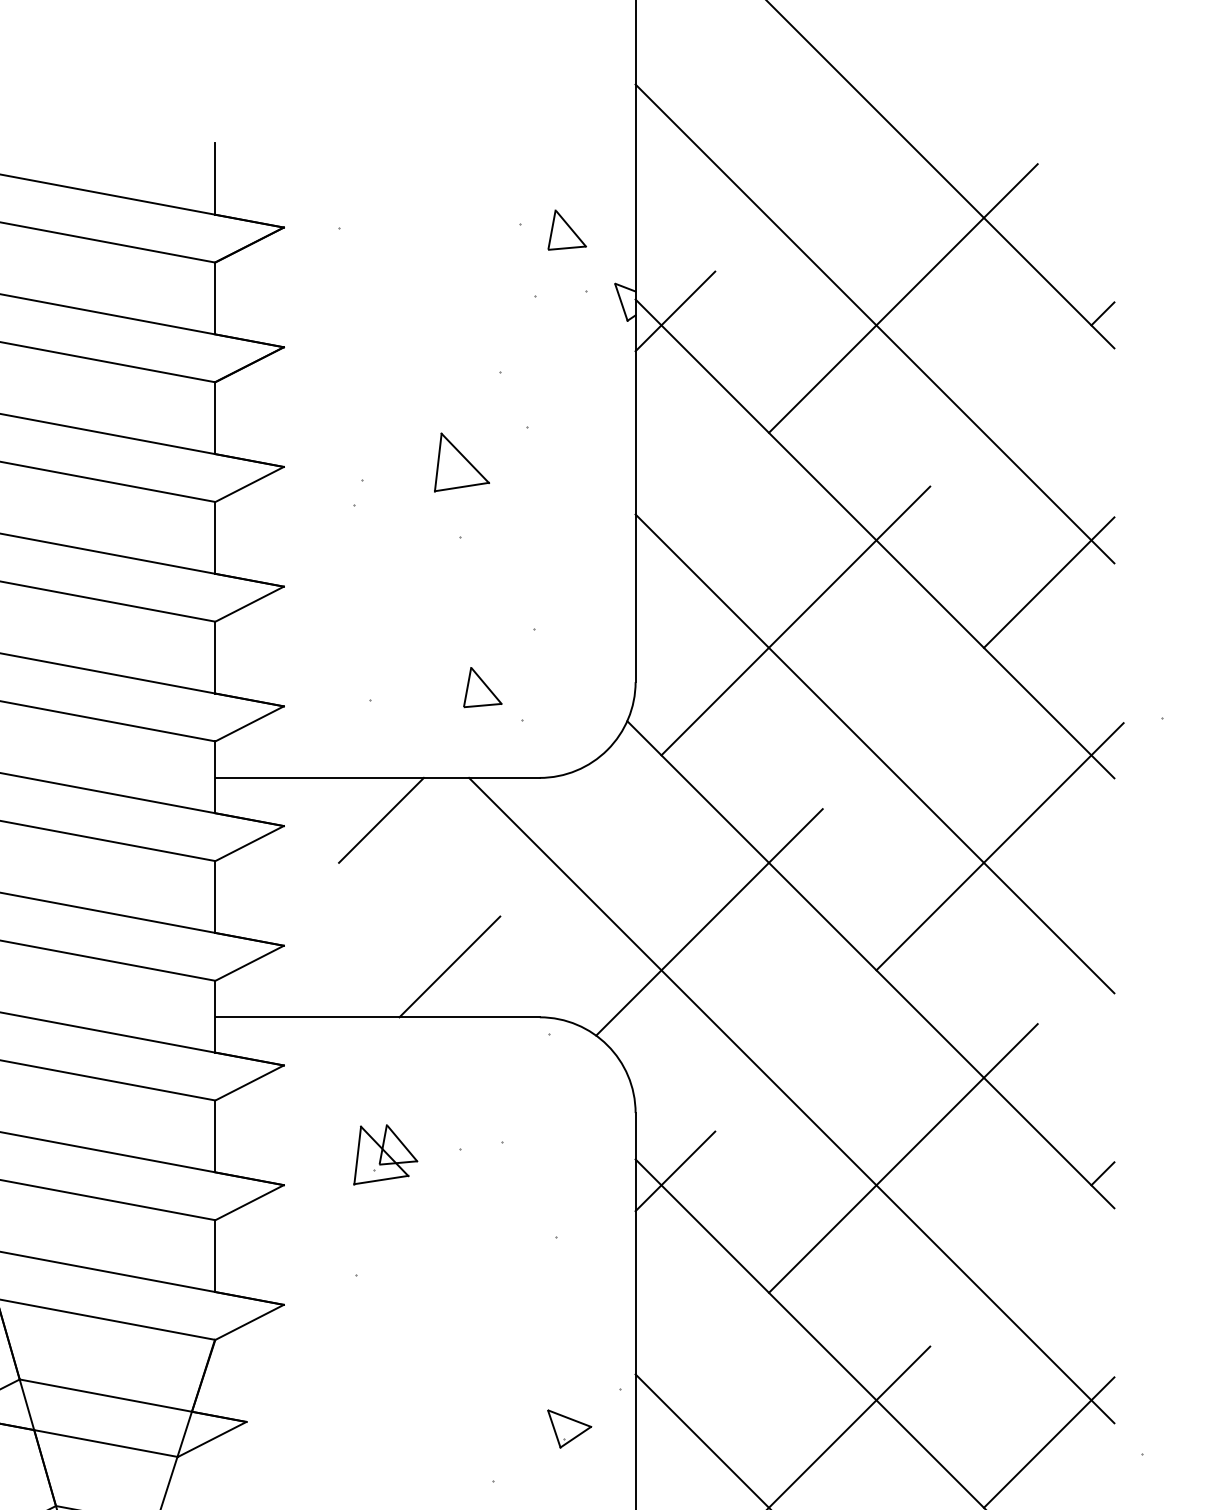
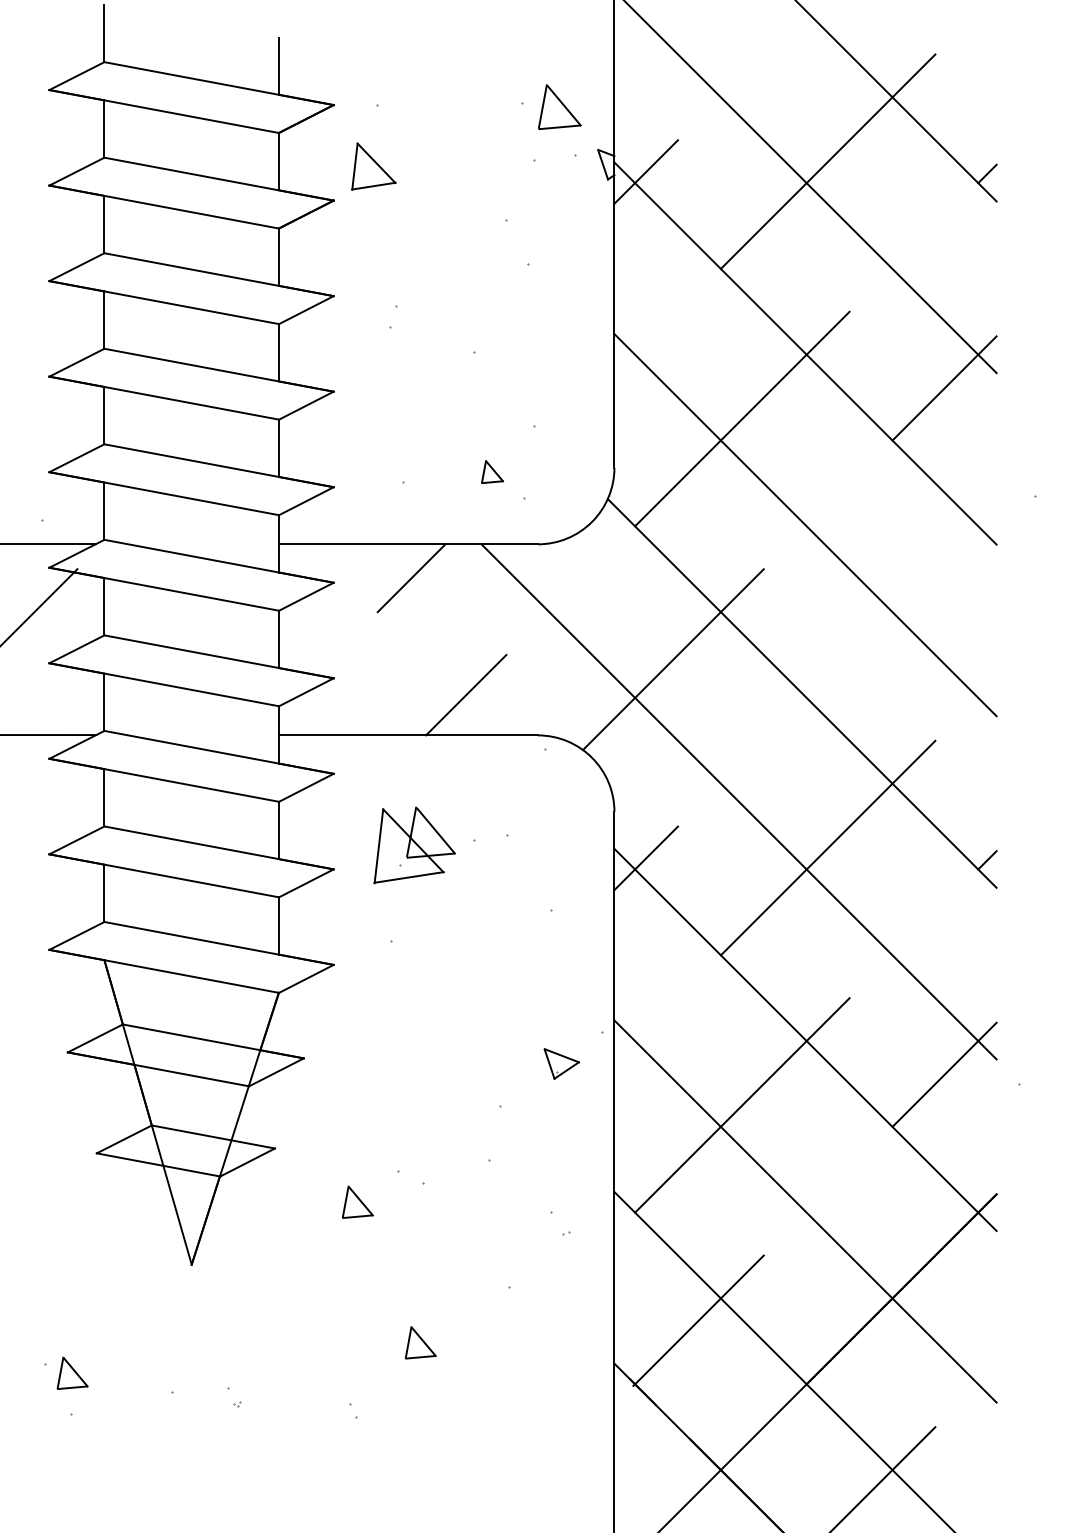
part: (566, 229) -> (559, 106), size x1.4
part: (461, 462) -> (373, 166), moved
part: (482, 686) -> (492, 471), size x0.7
line: (999, 845) -> (904, 598), removed
part: (386, 1153) -> (415, 844), size x1.6

